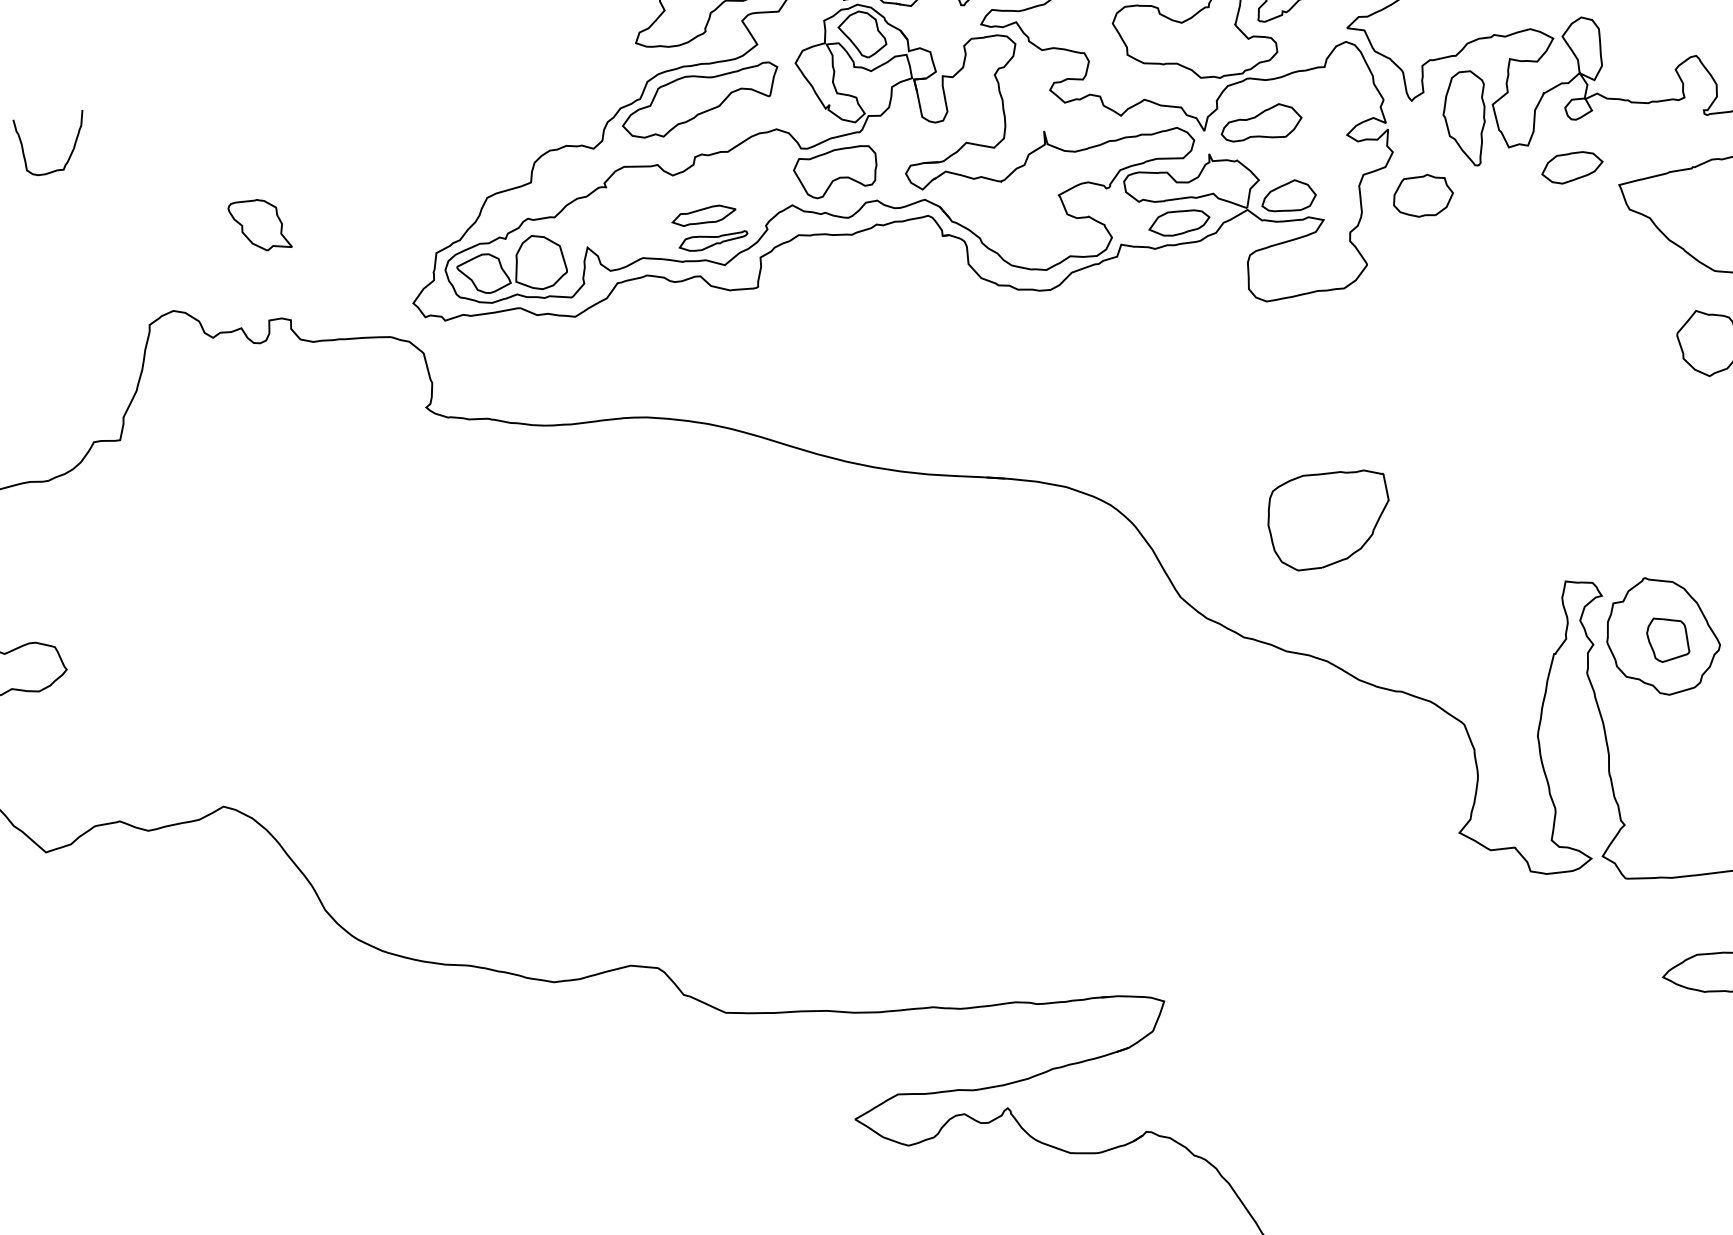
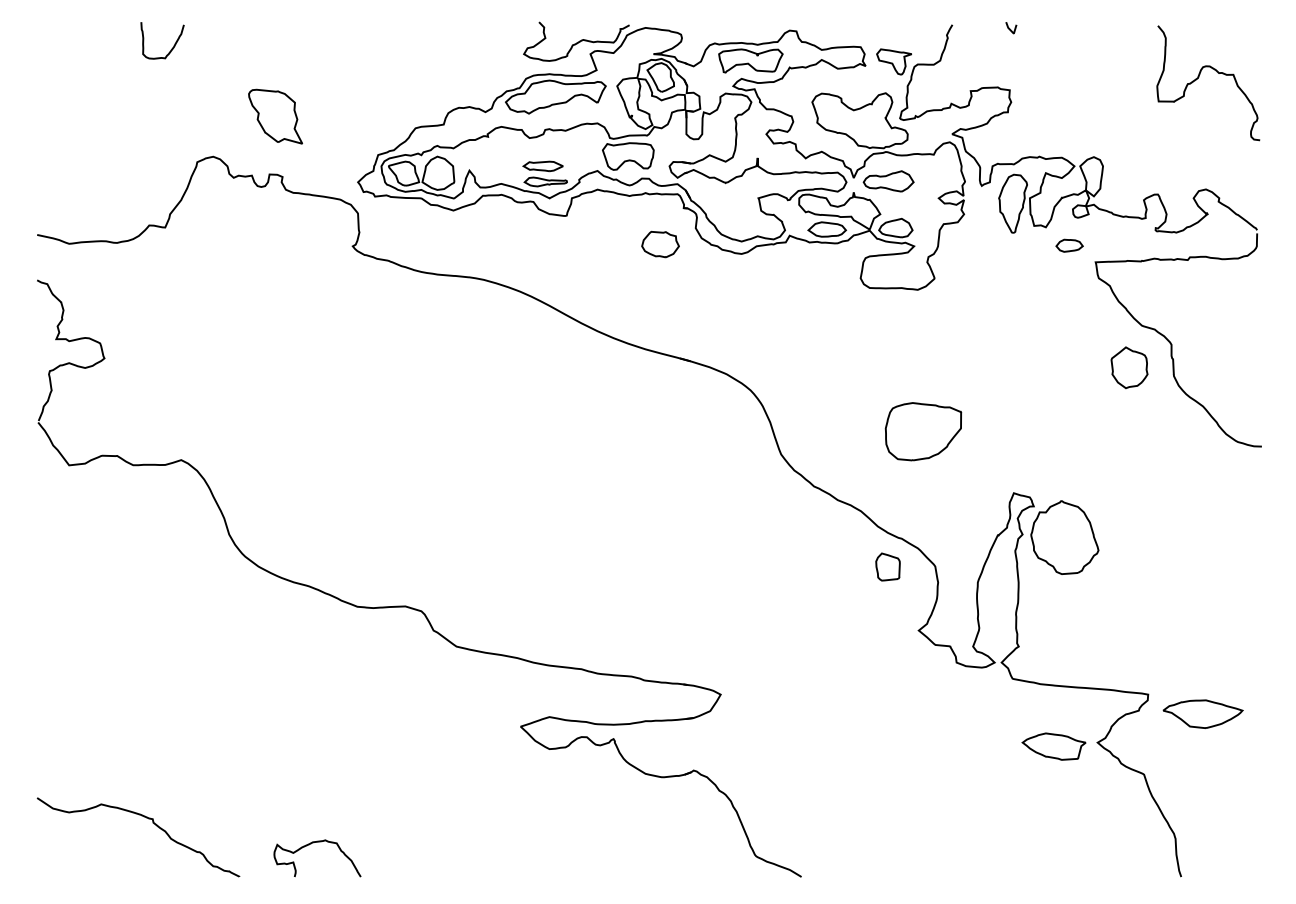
part: (1571, 166) -> (1069, 245), size x0.7
part: (1422, 196) -> (660, 244), moved
part: (259, 224) -> (275, 115), size x1.6
part: (1329, 517) -> (923, 431), moved
part: (1666, 637) -> (887, 566), moved

